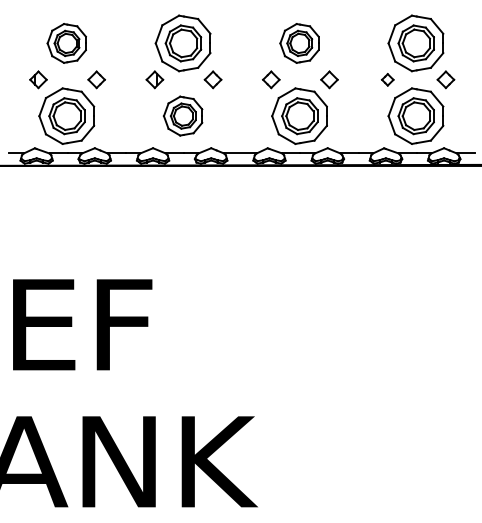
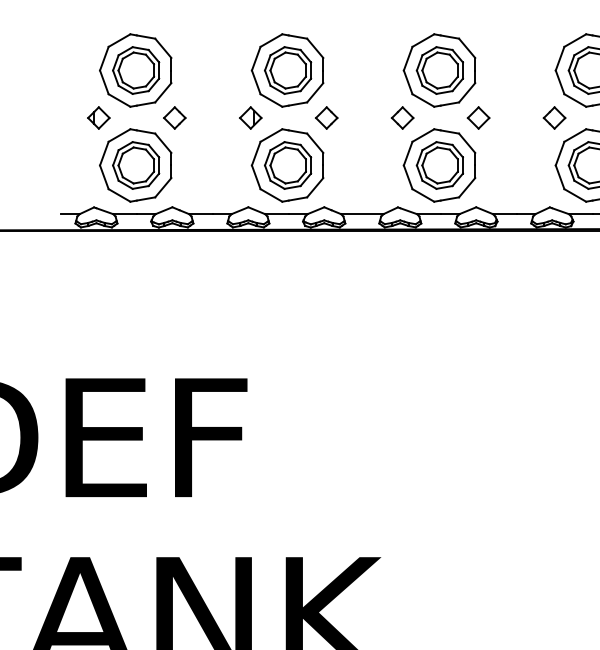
part: (66, 43) -> (135, 70), size x1.43
part: (299, 43) -> (439, 70), size x1.43
part: (387, 79) -> (554, 117), size x1.43
part: (182, 115) -> (286, 164), size x1.43

